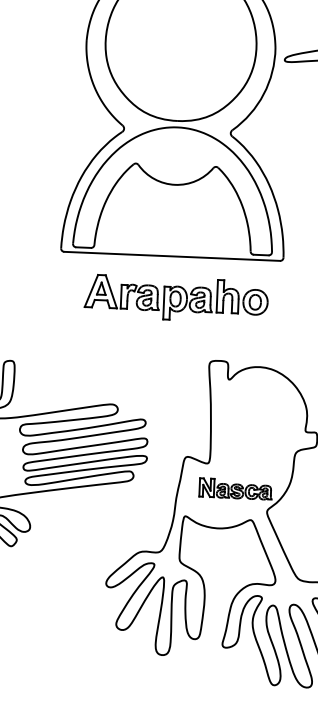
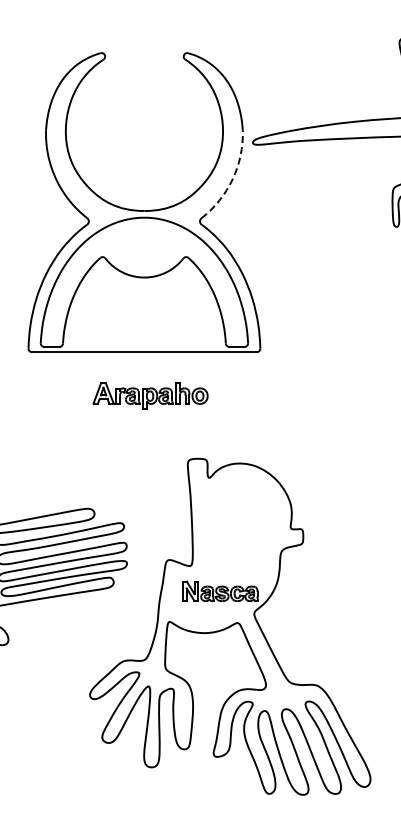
arc: (263, 94) -> (232, 179), solid -> dashed
part: (176, 298) -> (150, 395), size x0.6

